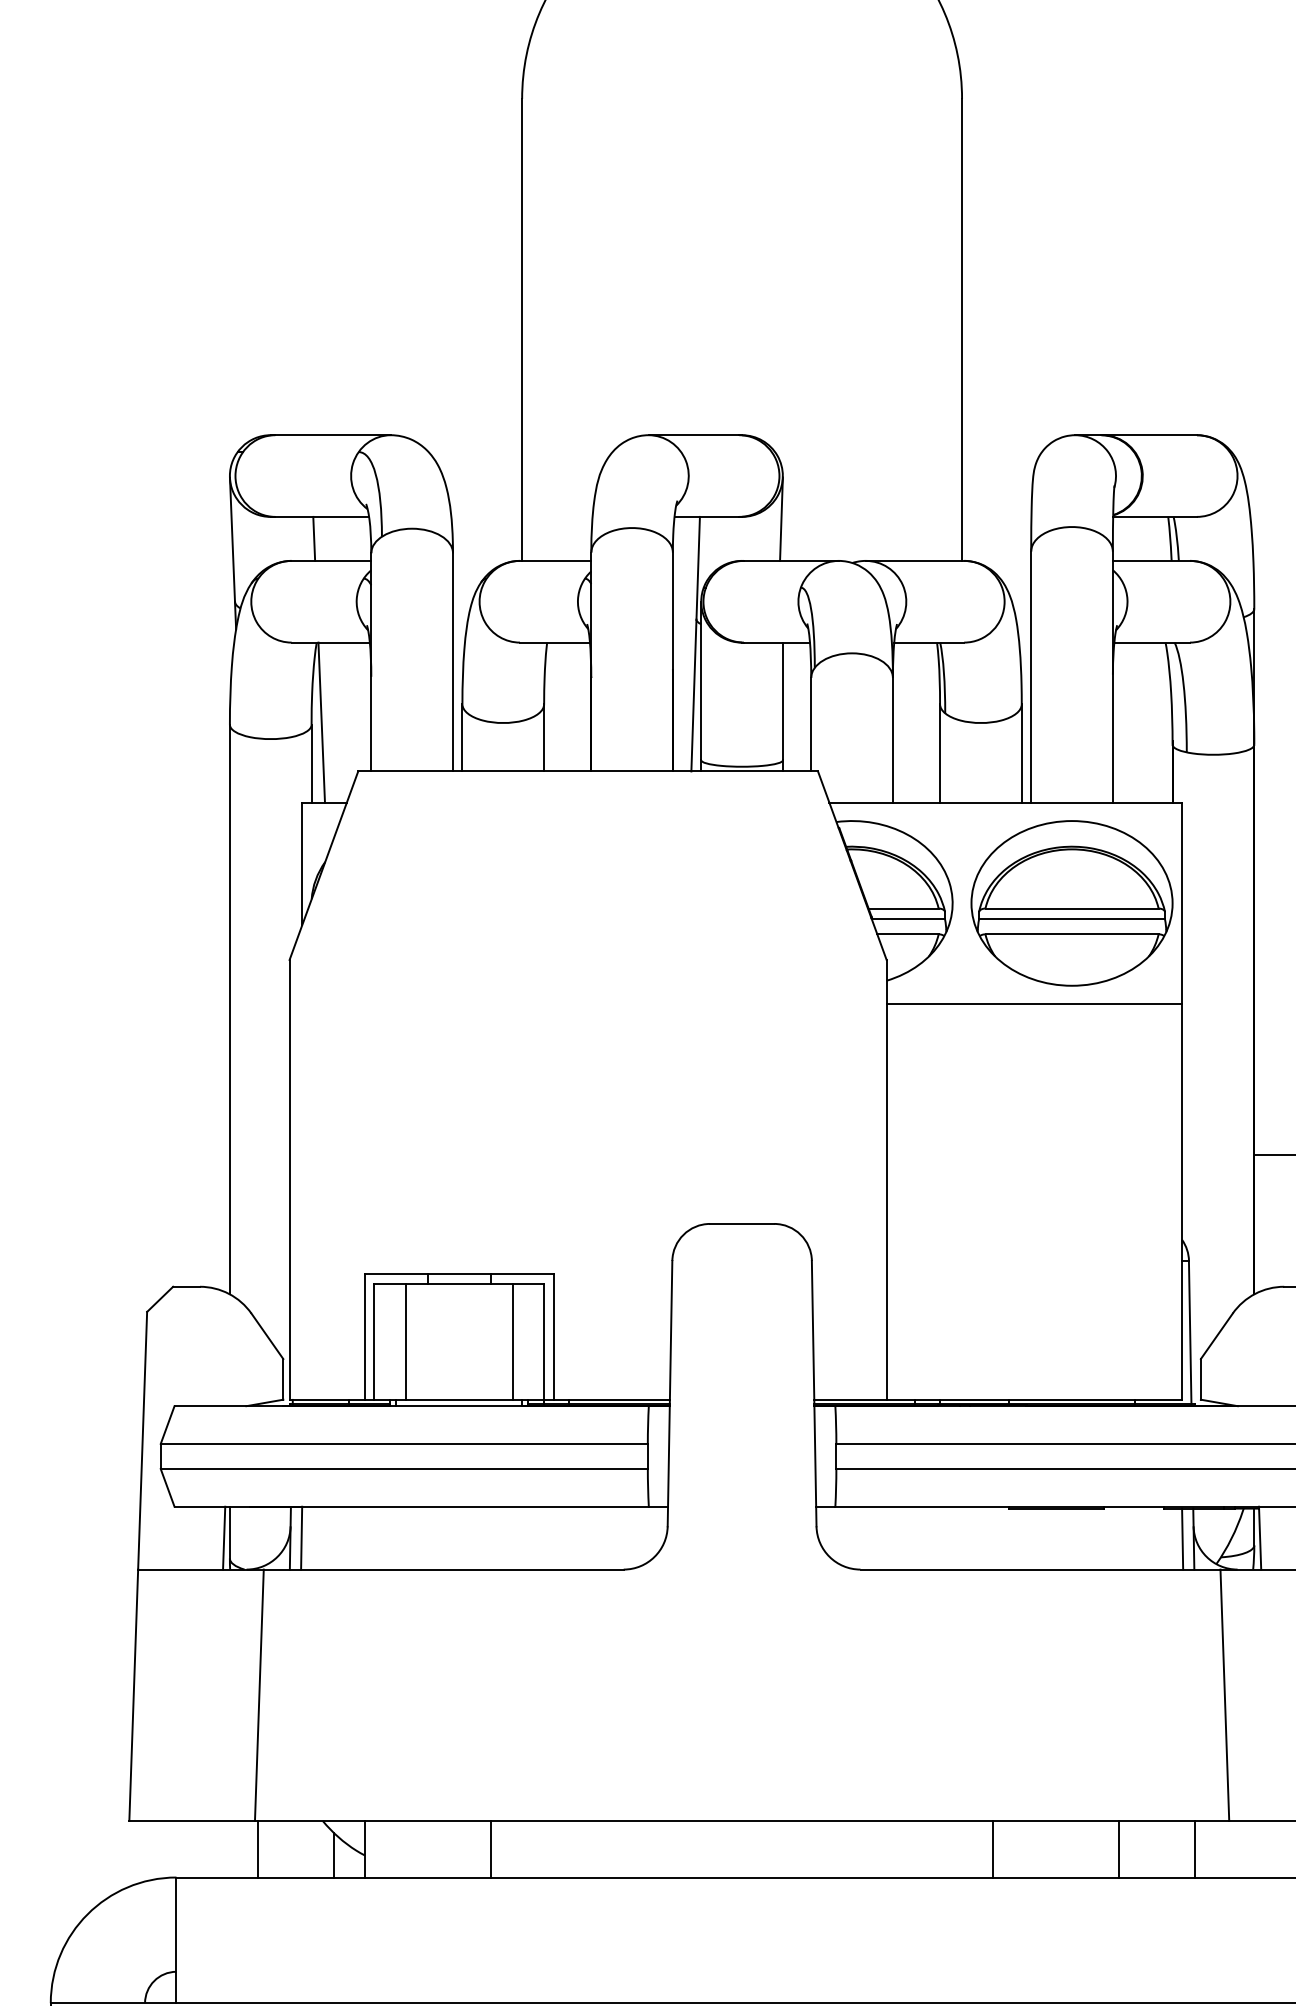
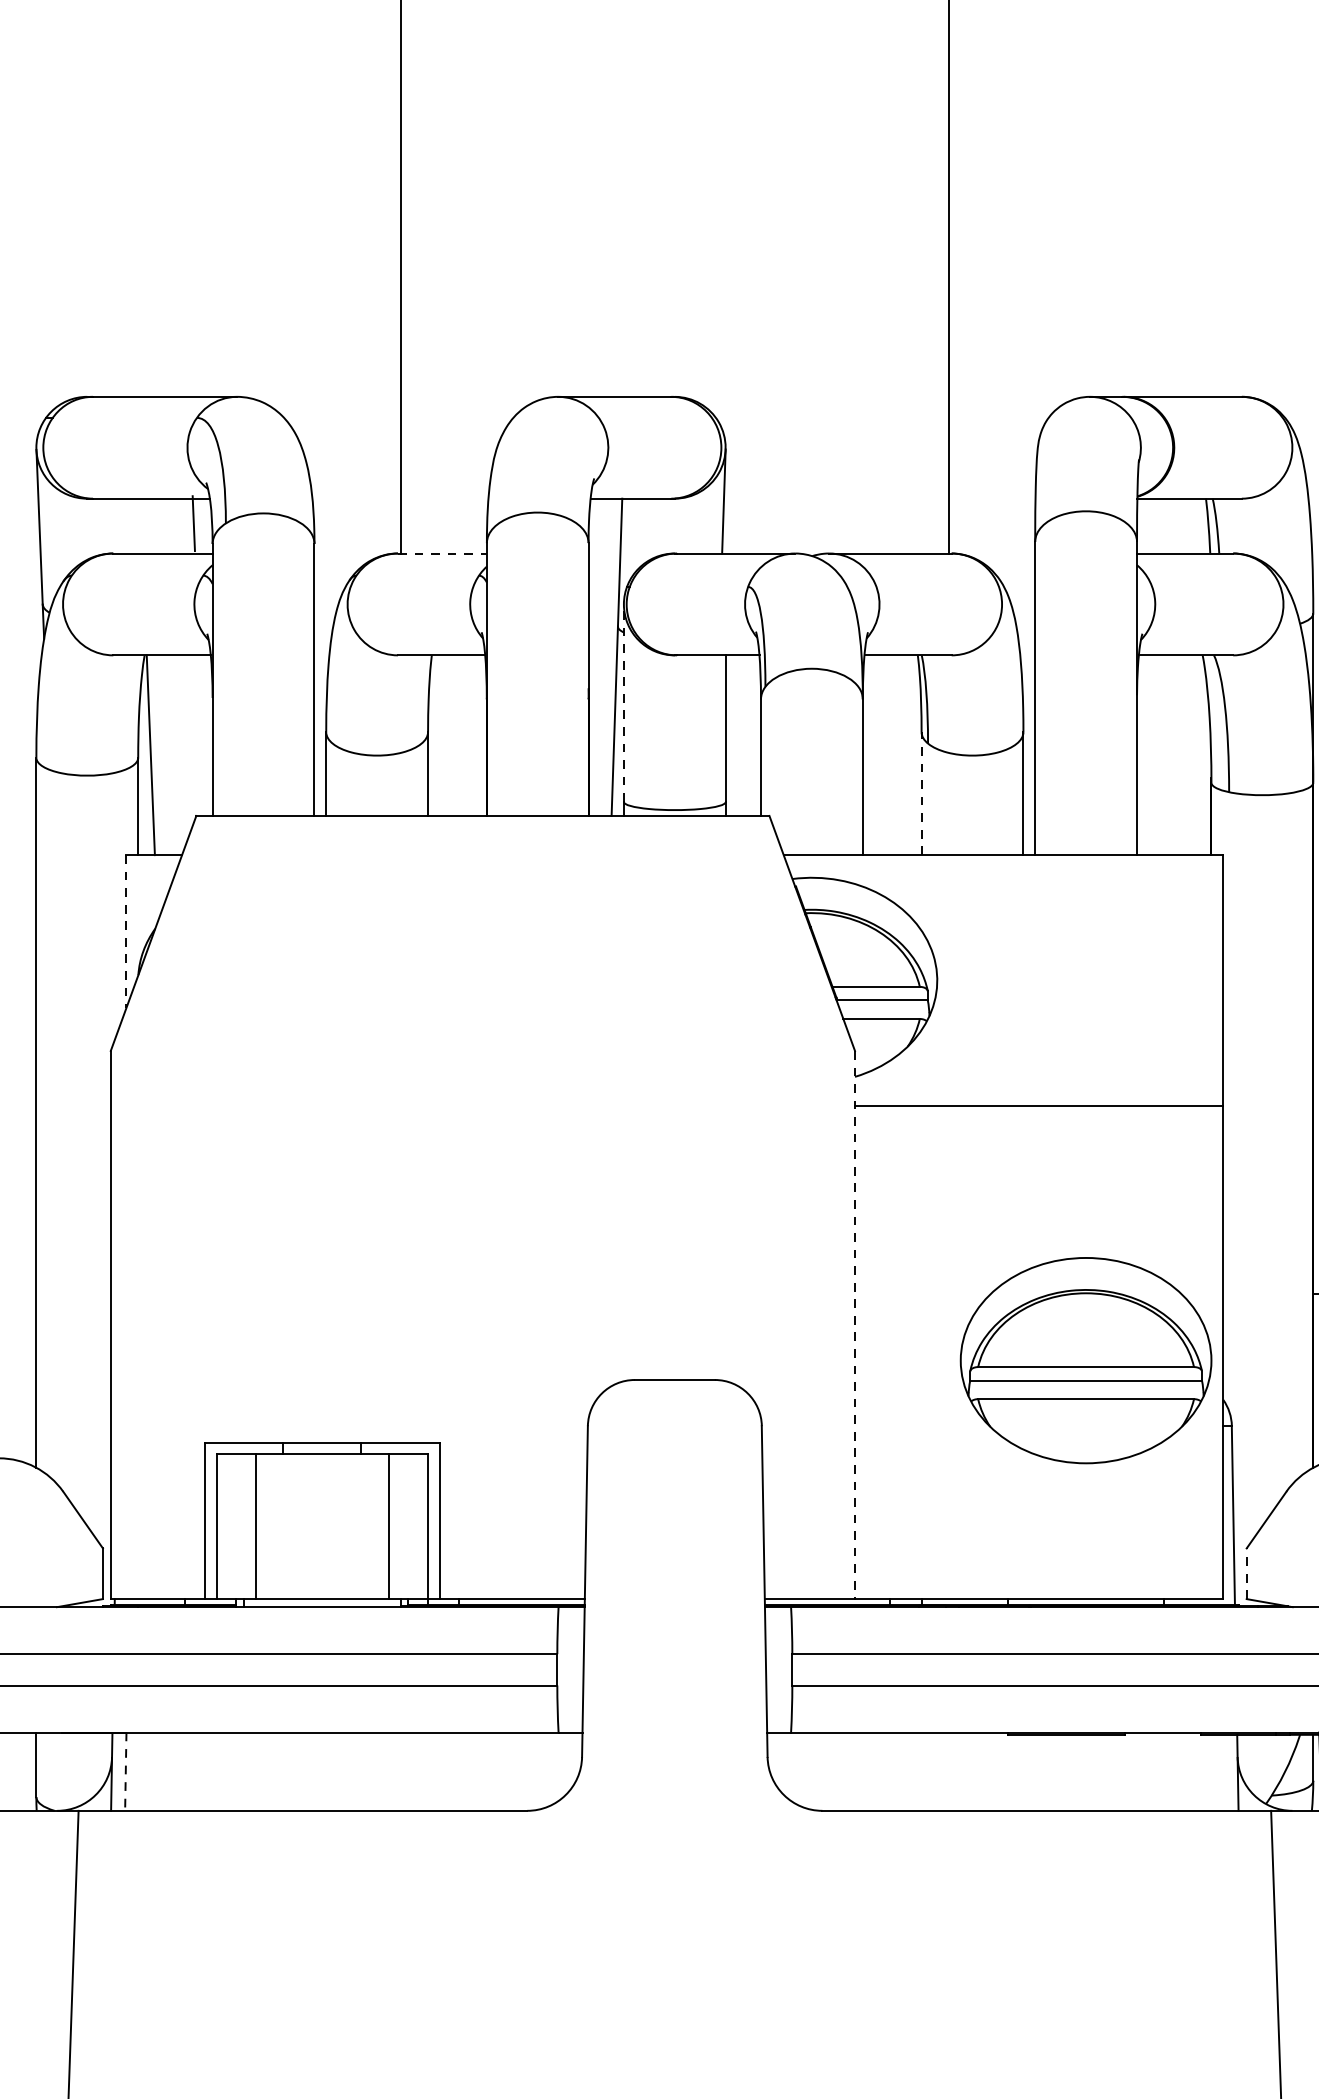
line: (314, 538) -> (194, 523), moved
line: (555, 560) -> (442, 553), solid -> dashed
line: (701, 680) -> (624, 702), solid -> dashed
line: (940, 753) -> (922, 793), solid -> dashed
line: (302, 864) -> (126, 931), solid -> dashed
part: (1071, 903) -> (1085, 1360), moved
line: (886, 1179) -> (854, 1324), solid -> dashed
line: (1200, 1378) -> (1246, 1572), solid -> dashed
line: (224, 1537) -> (29, 1770), removed
line: (301, 1538) -> (125, 1772), solid -> dashed
line: (1182, 1538) -> (1223, 1772), removed

